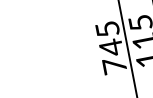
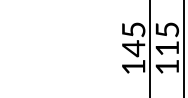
text: (114, 65) -> (133, 66), 745 -> 145

